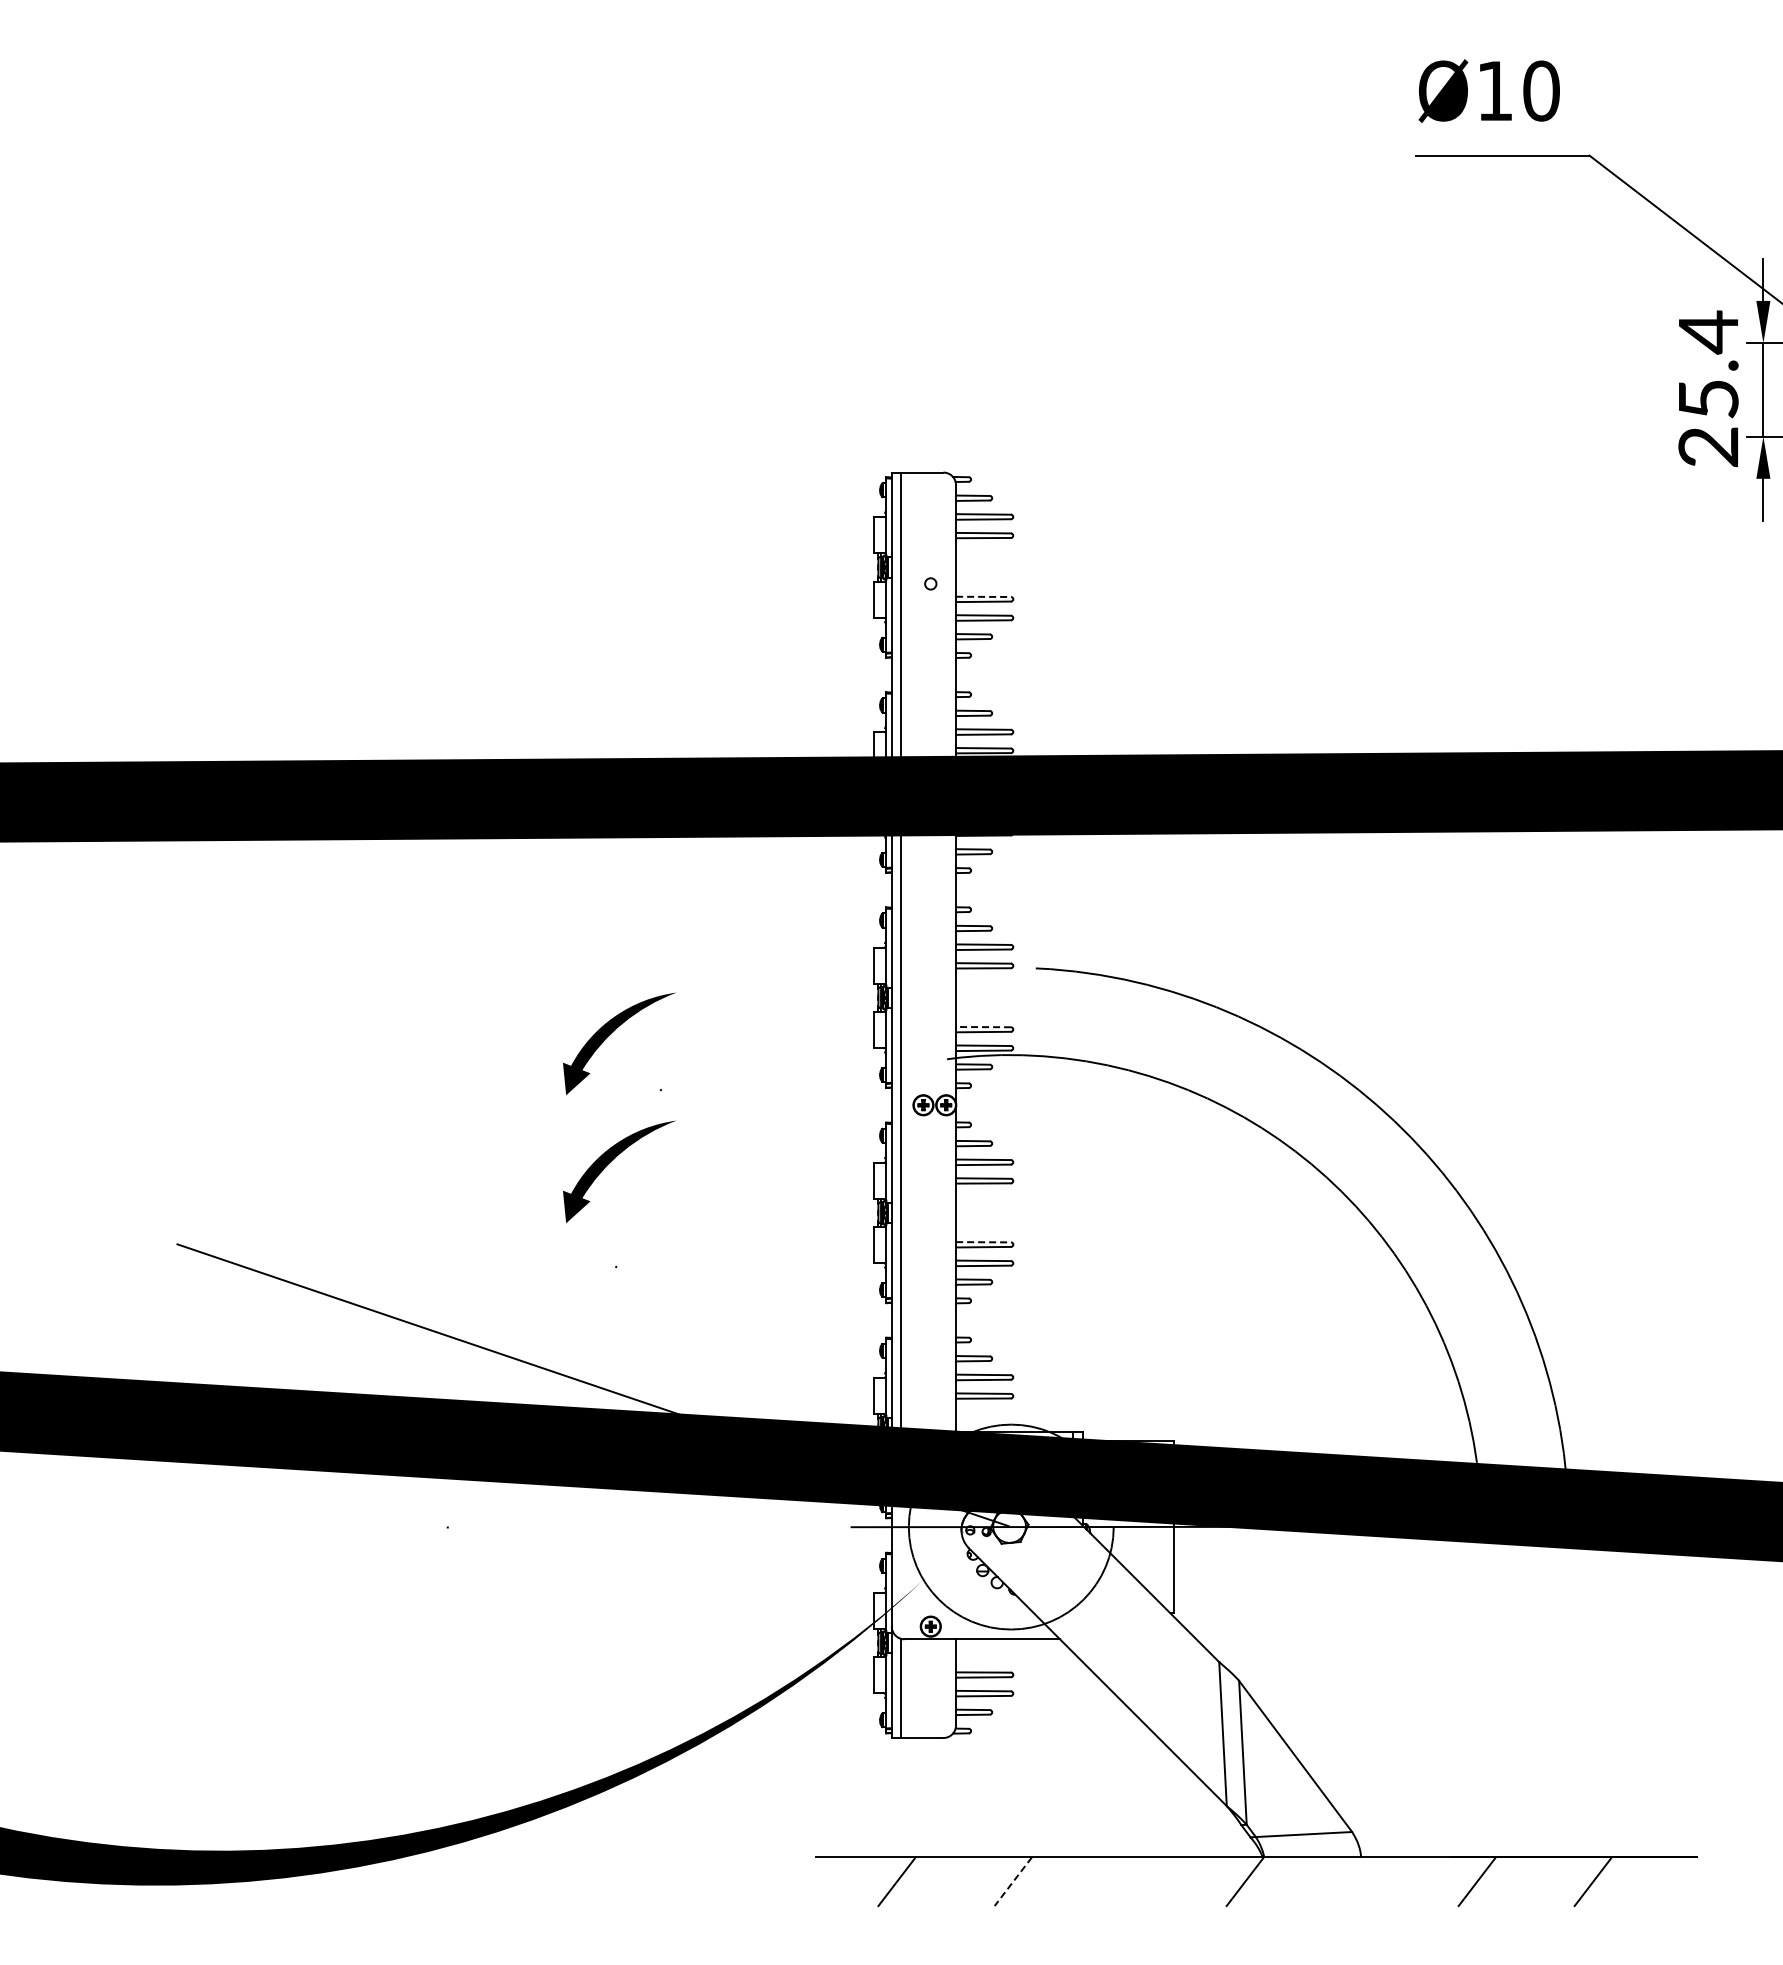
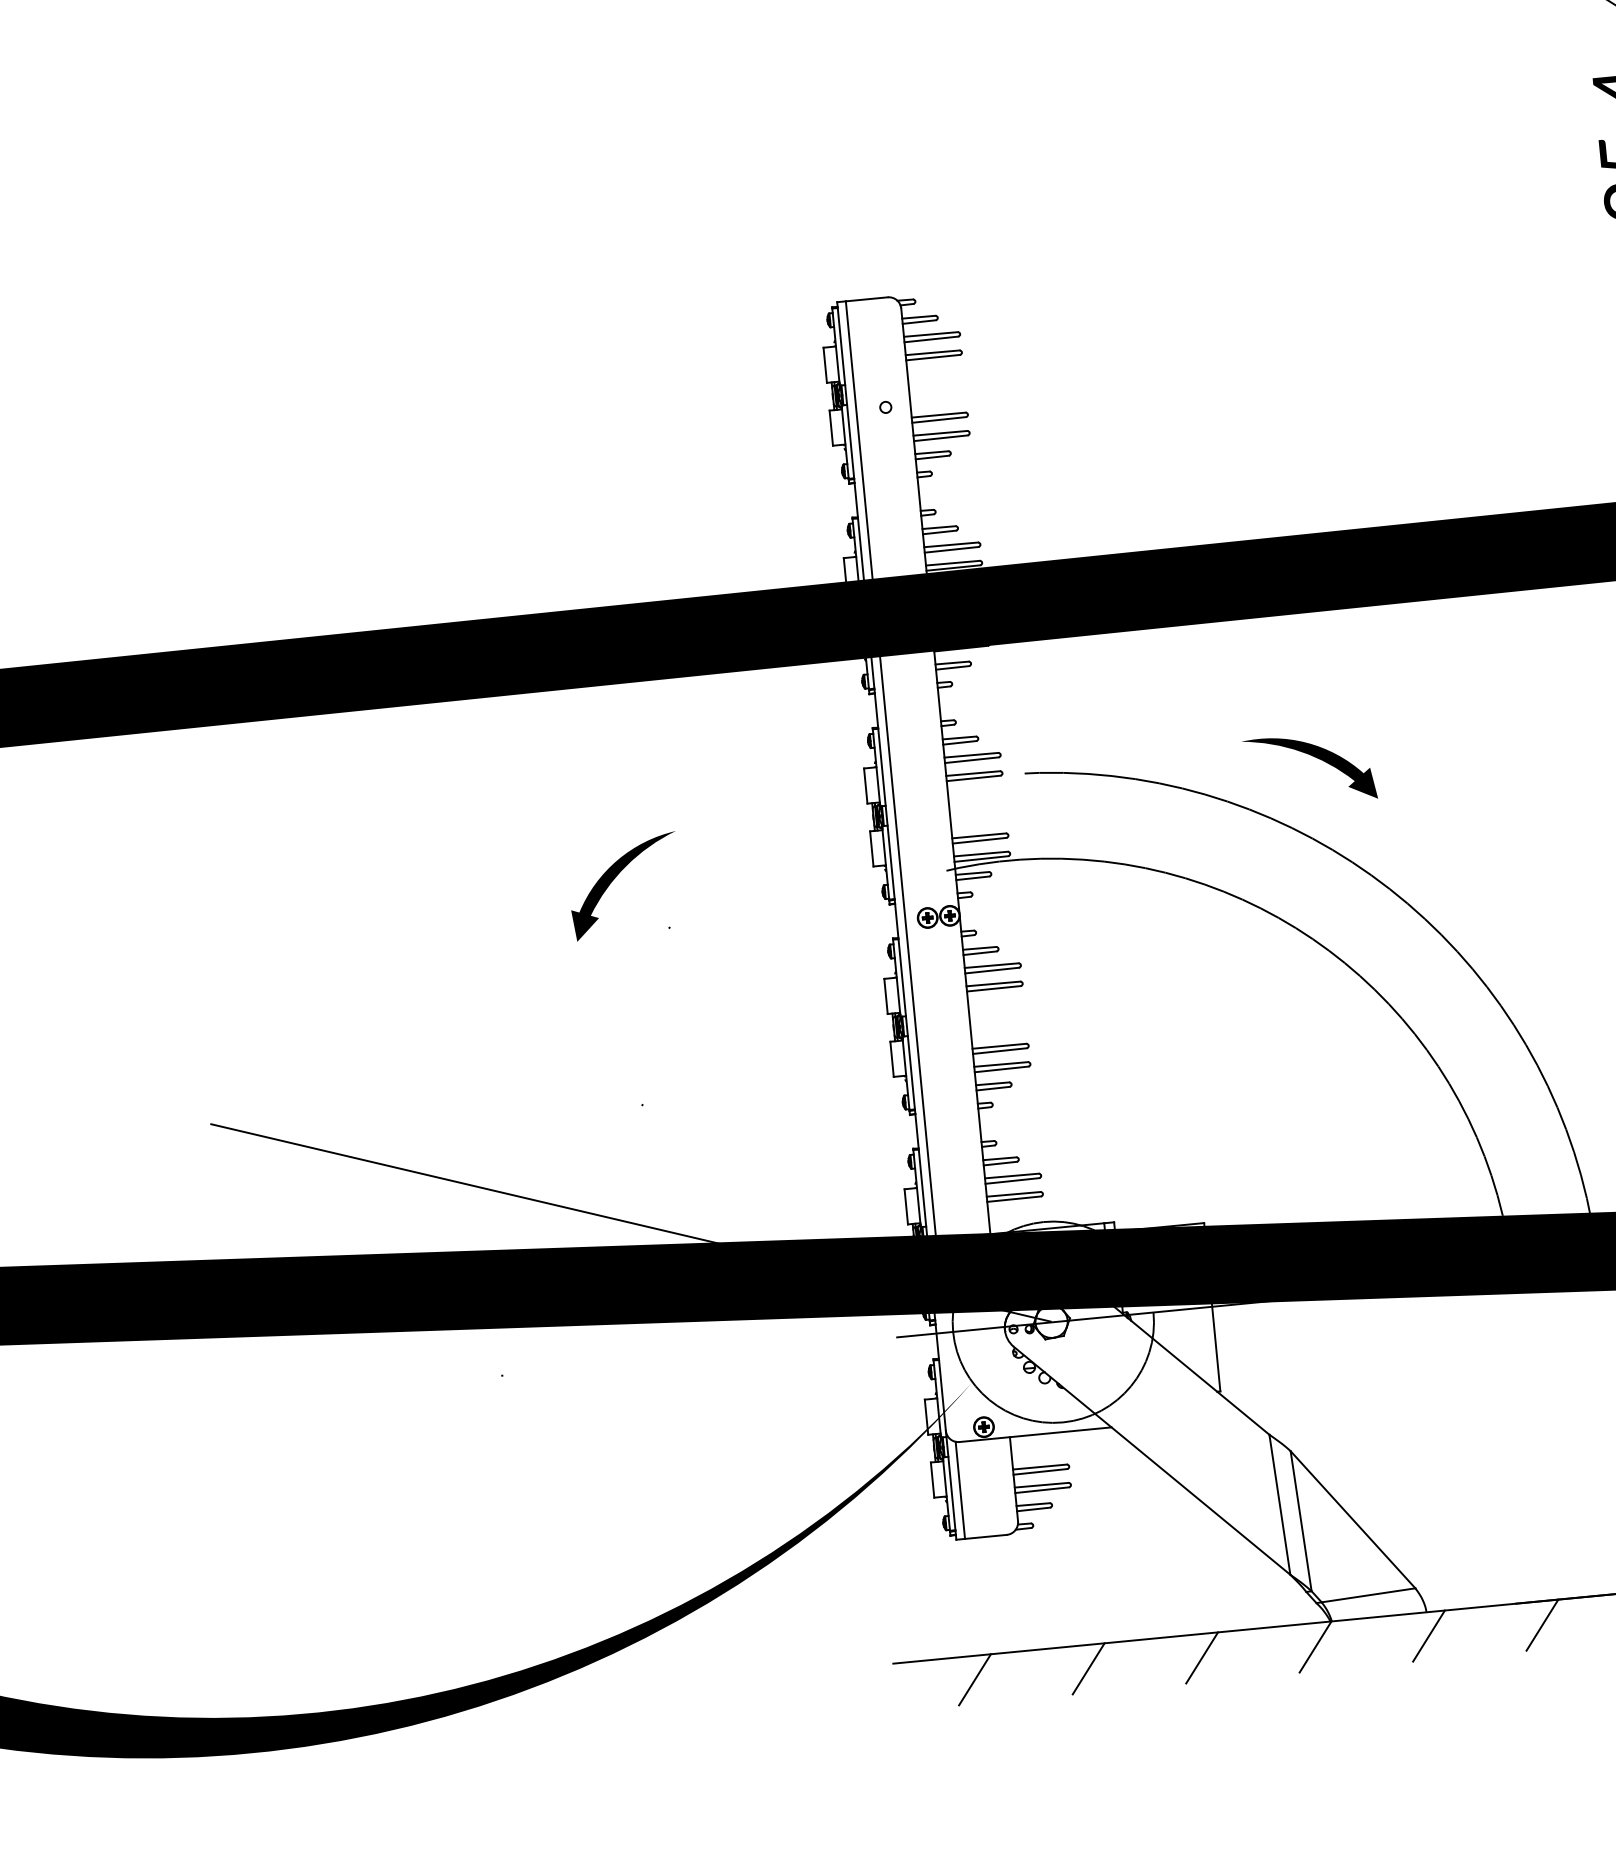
line: (984, 596) -> (939, 414), dashed -> solid
part: (1331, 980) -> (1315, 757), added
line: (983, 1027) -> (979, 836), dashed -> solid
part: (612, 1161) -> (628, 1002), removed
line: (984, 1242) -> (1000, 1046), dashed -> solid
line: (1013, 1881) -> (1088, 1668), dashed -> solid
line: (1128, 1881) -> (1201, 1657), added
line: (1360, 1881) -> (1428, 1635), added

